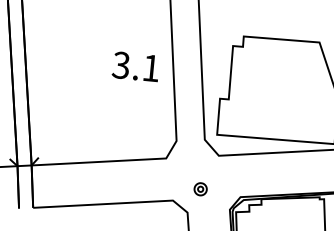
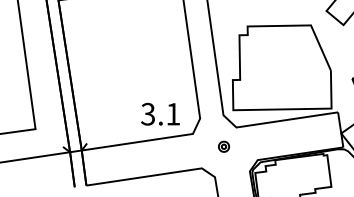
text: (136, 65) -> (160, 113), moved
part: (201, 189) -> (224, 146), moved

